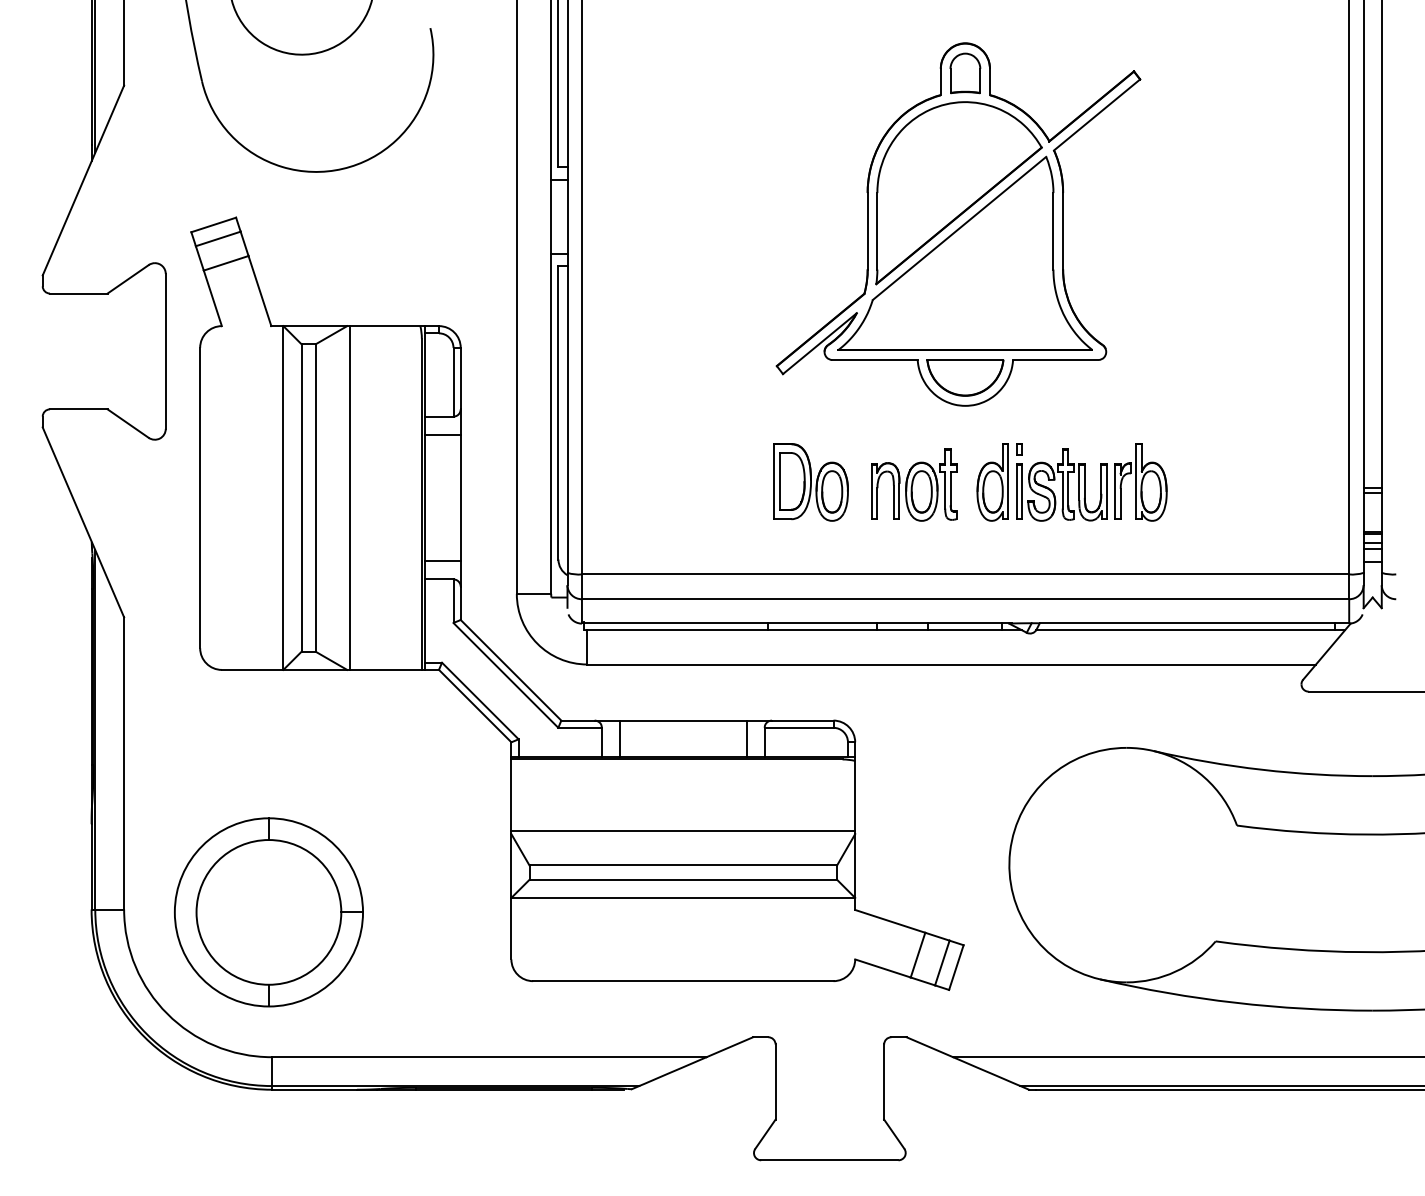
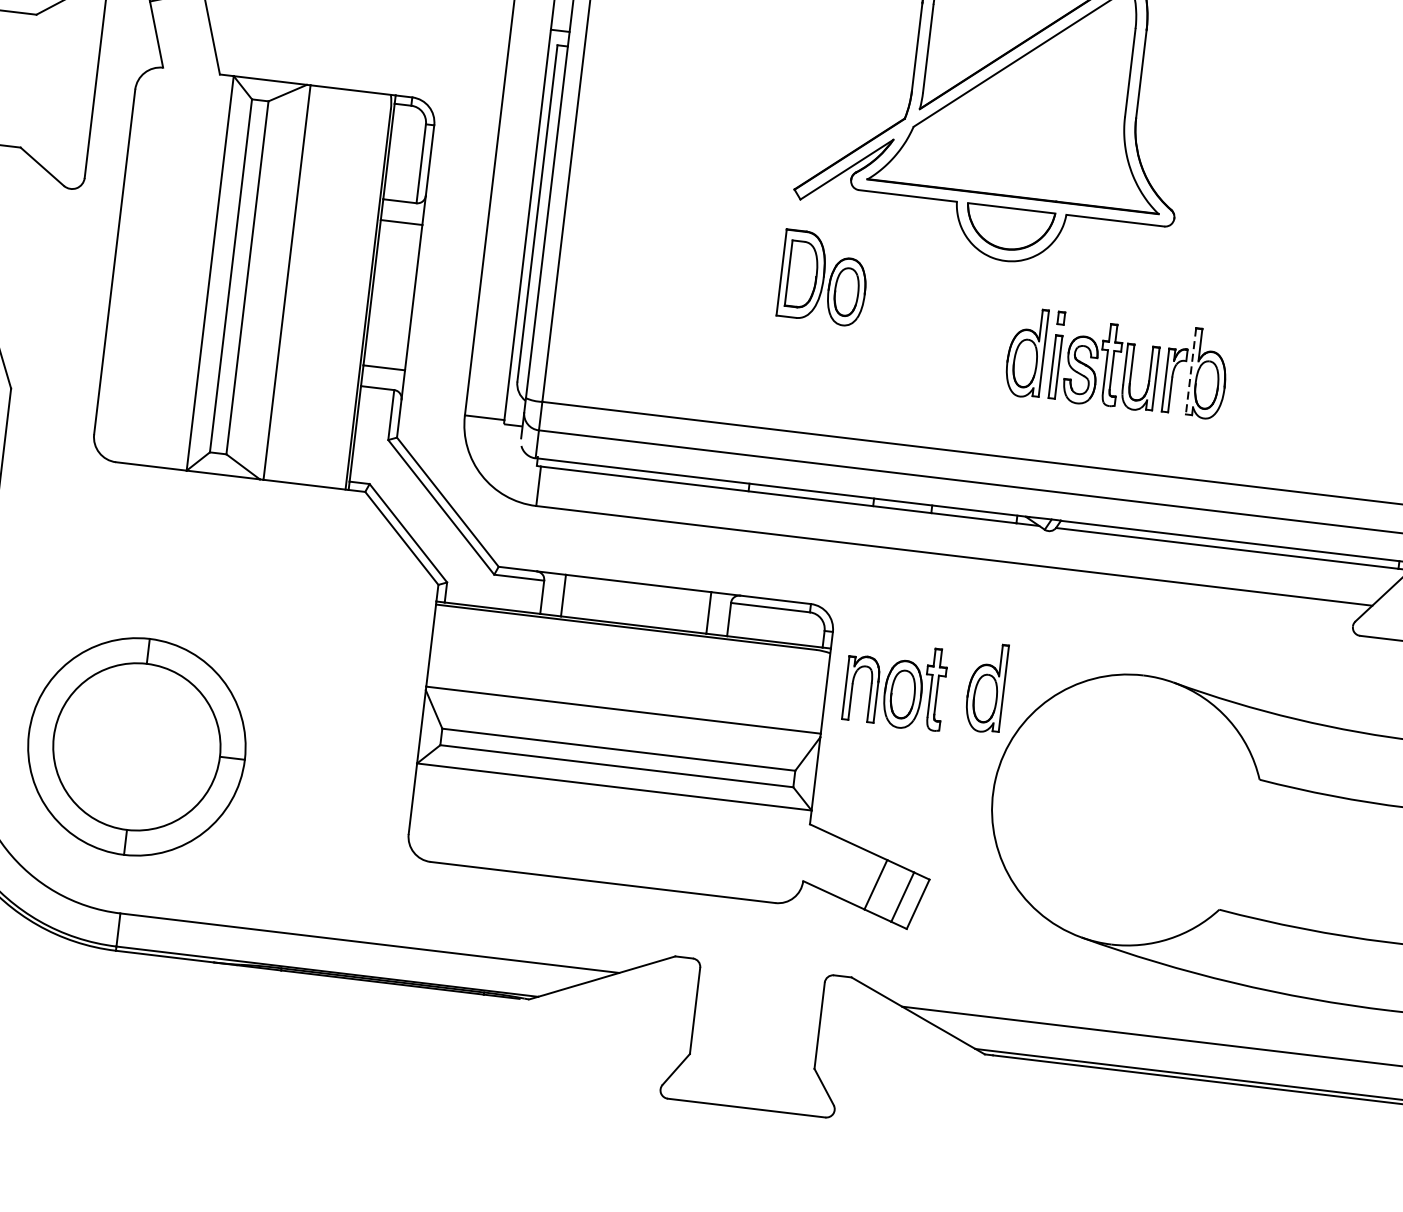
part: (810, 482) -> (823, 278), moved
line: (1136, 482) -> (1191, 372), solid -> dashed
part: (914, 484) -> (895, 685), moved
part: (992, 774) -> (986, 687), added

